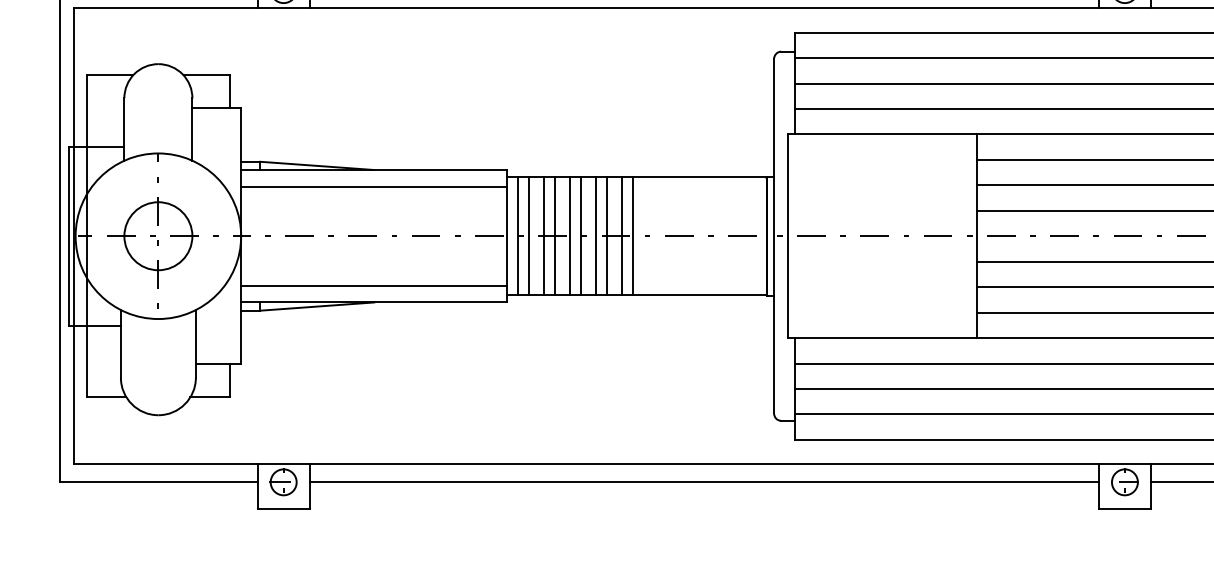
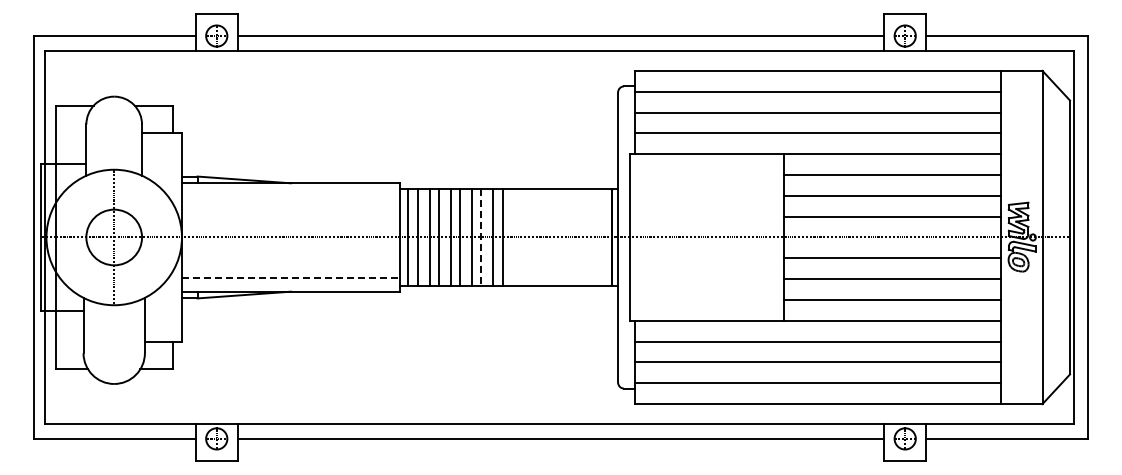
line: (373, 186) -> (290, 196), removed
line: (607, 236) -> (481, 237), solid -> dashed
line: (373, 286) -> (290, 278), solid -> dashed

